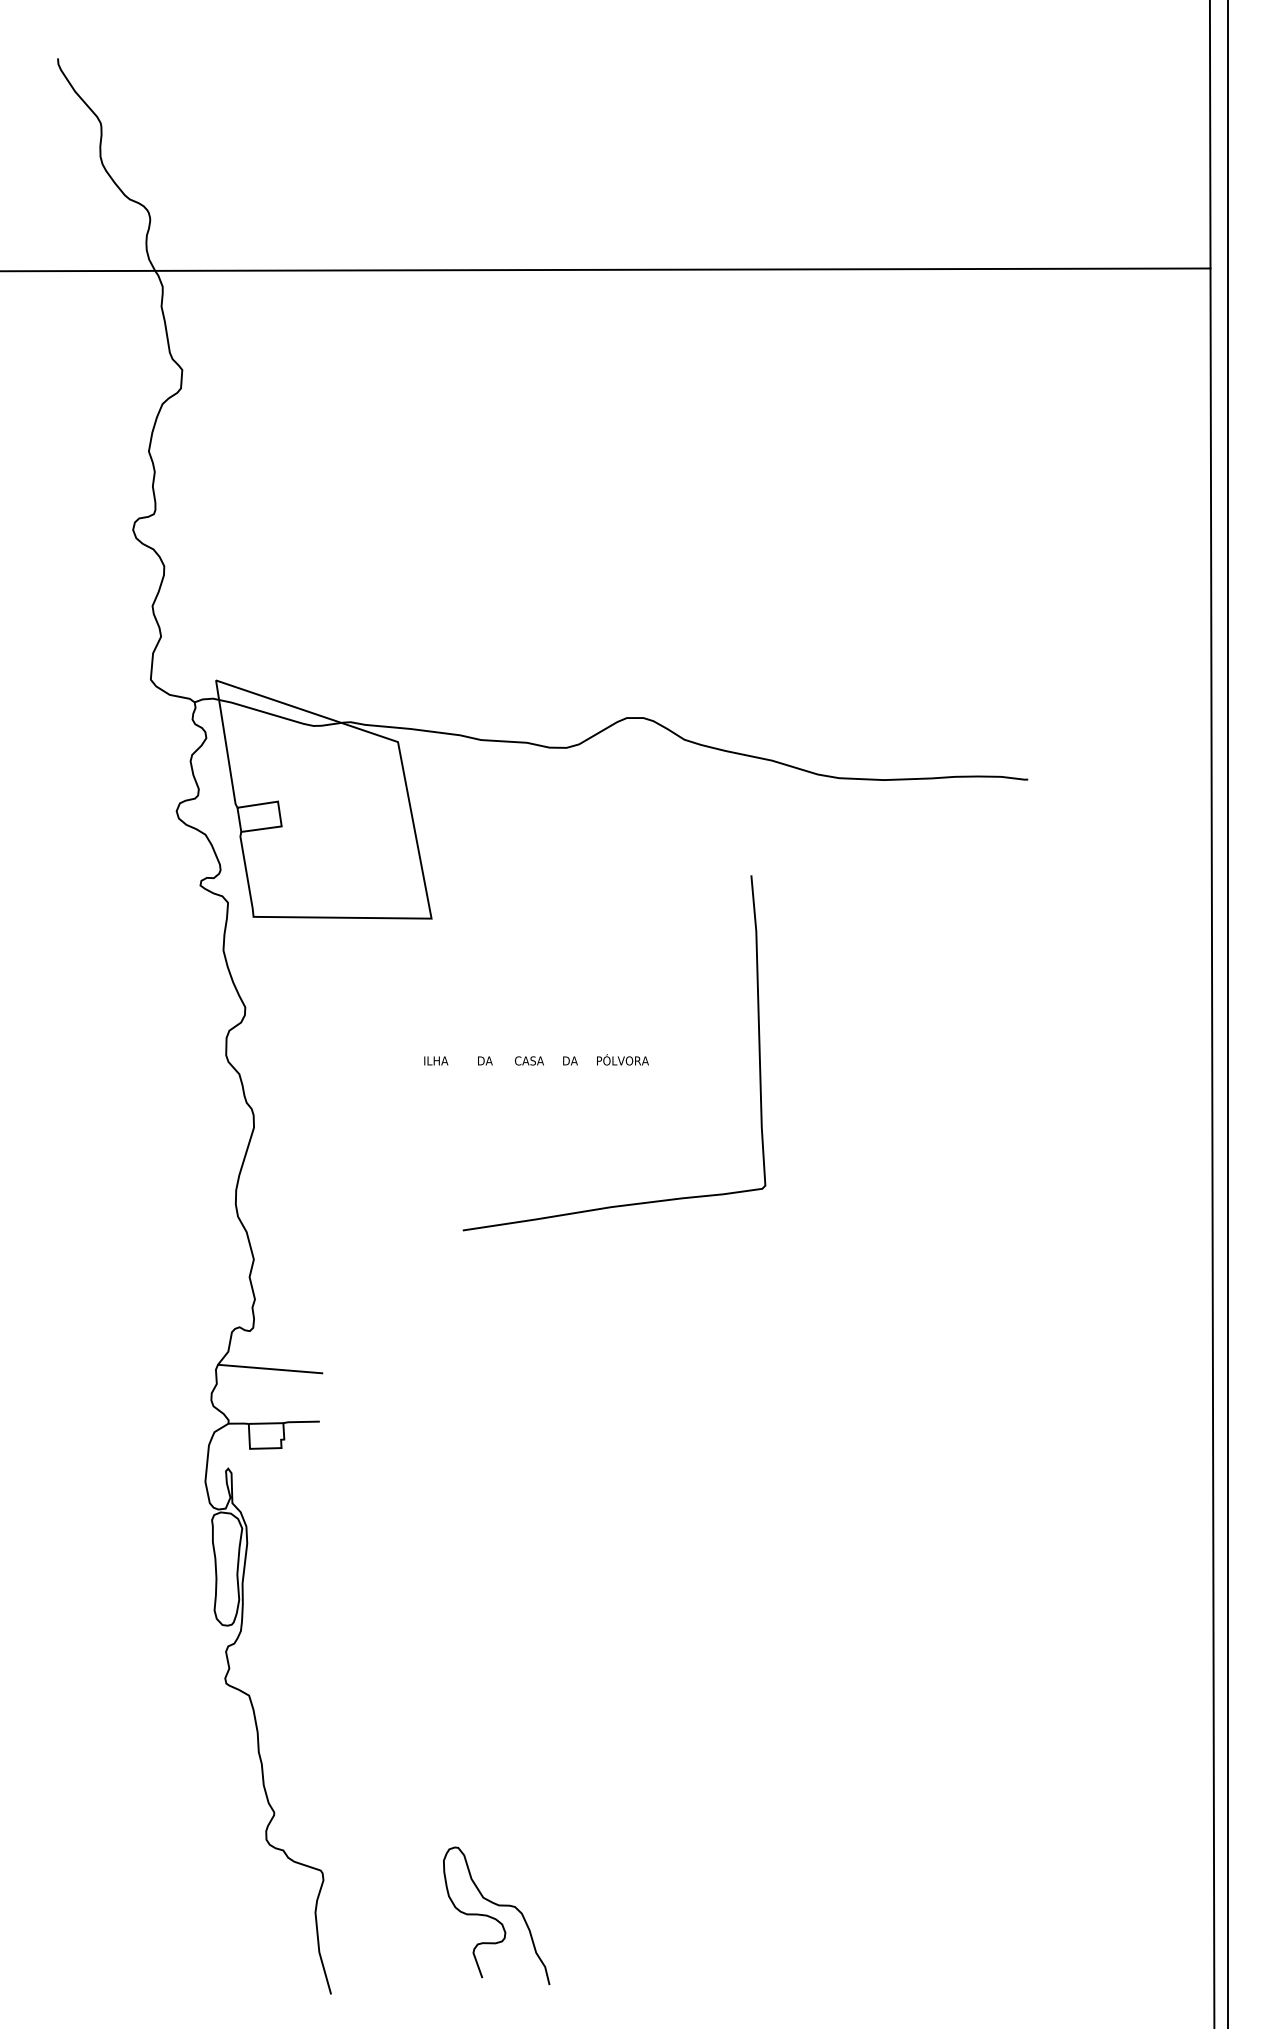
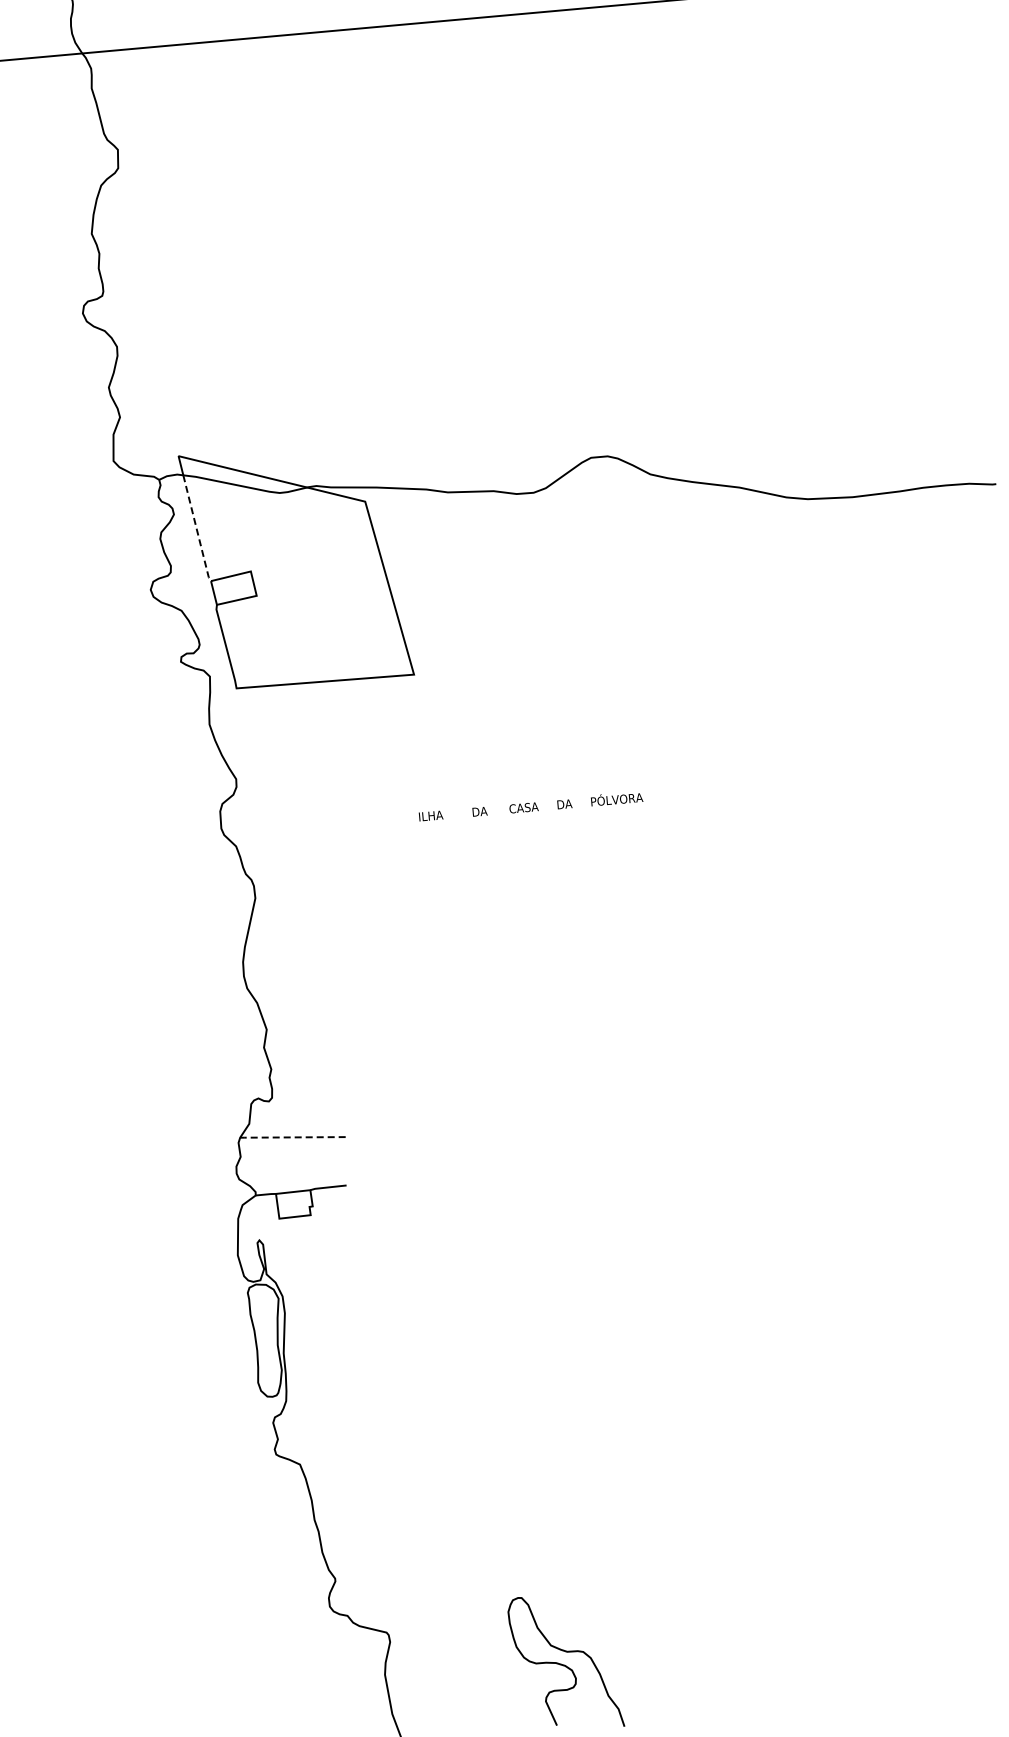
line: (227, 754) -> (196, 528), solid -> dashed
curve: (758, 1053) -> (751, 780), removed
line: (269, 1368) -> (291, 1136), solid -> dashed

